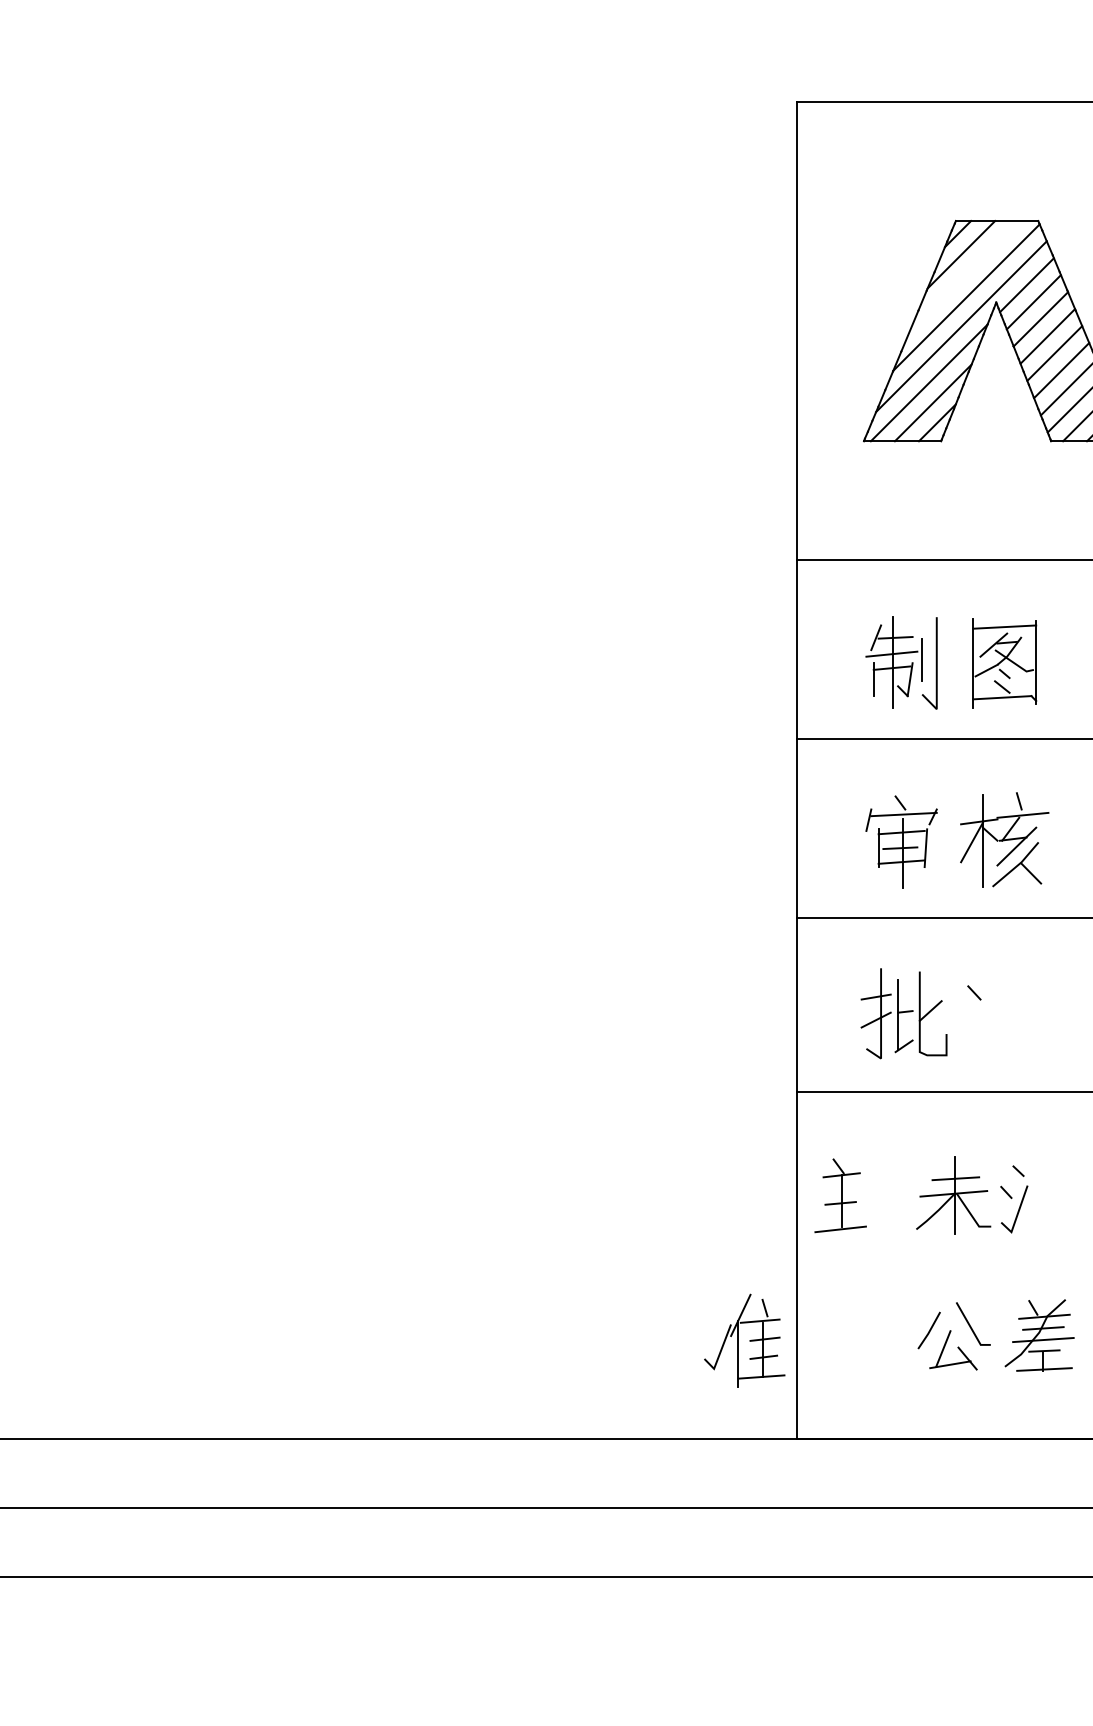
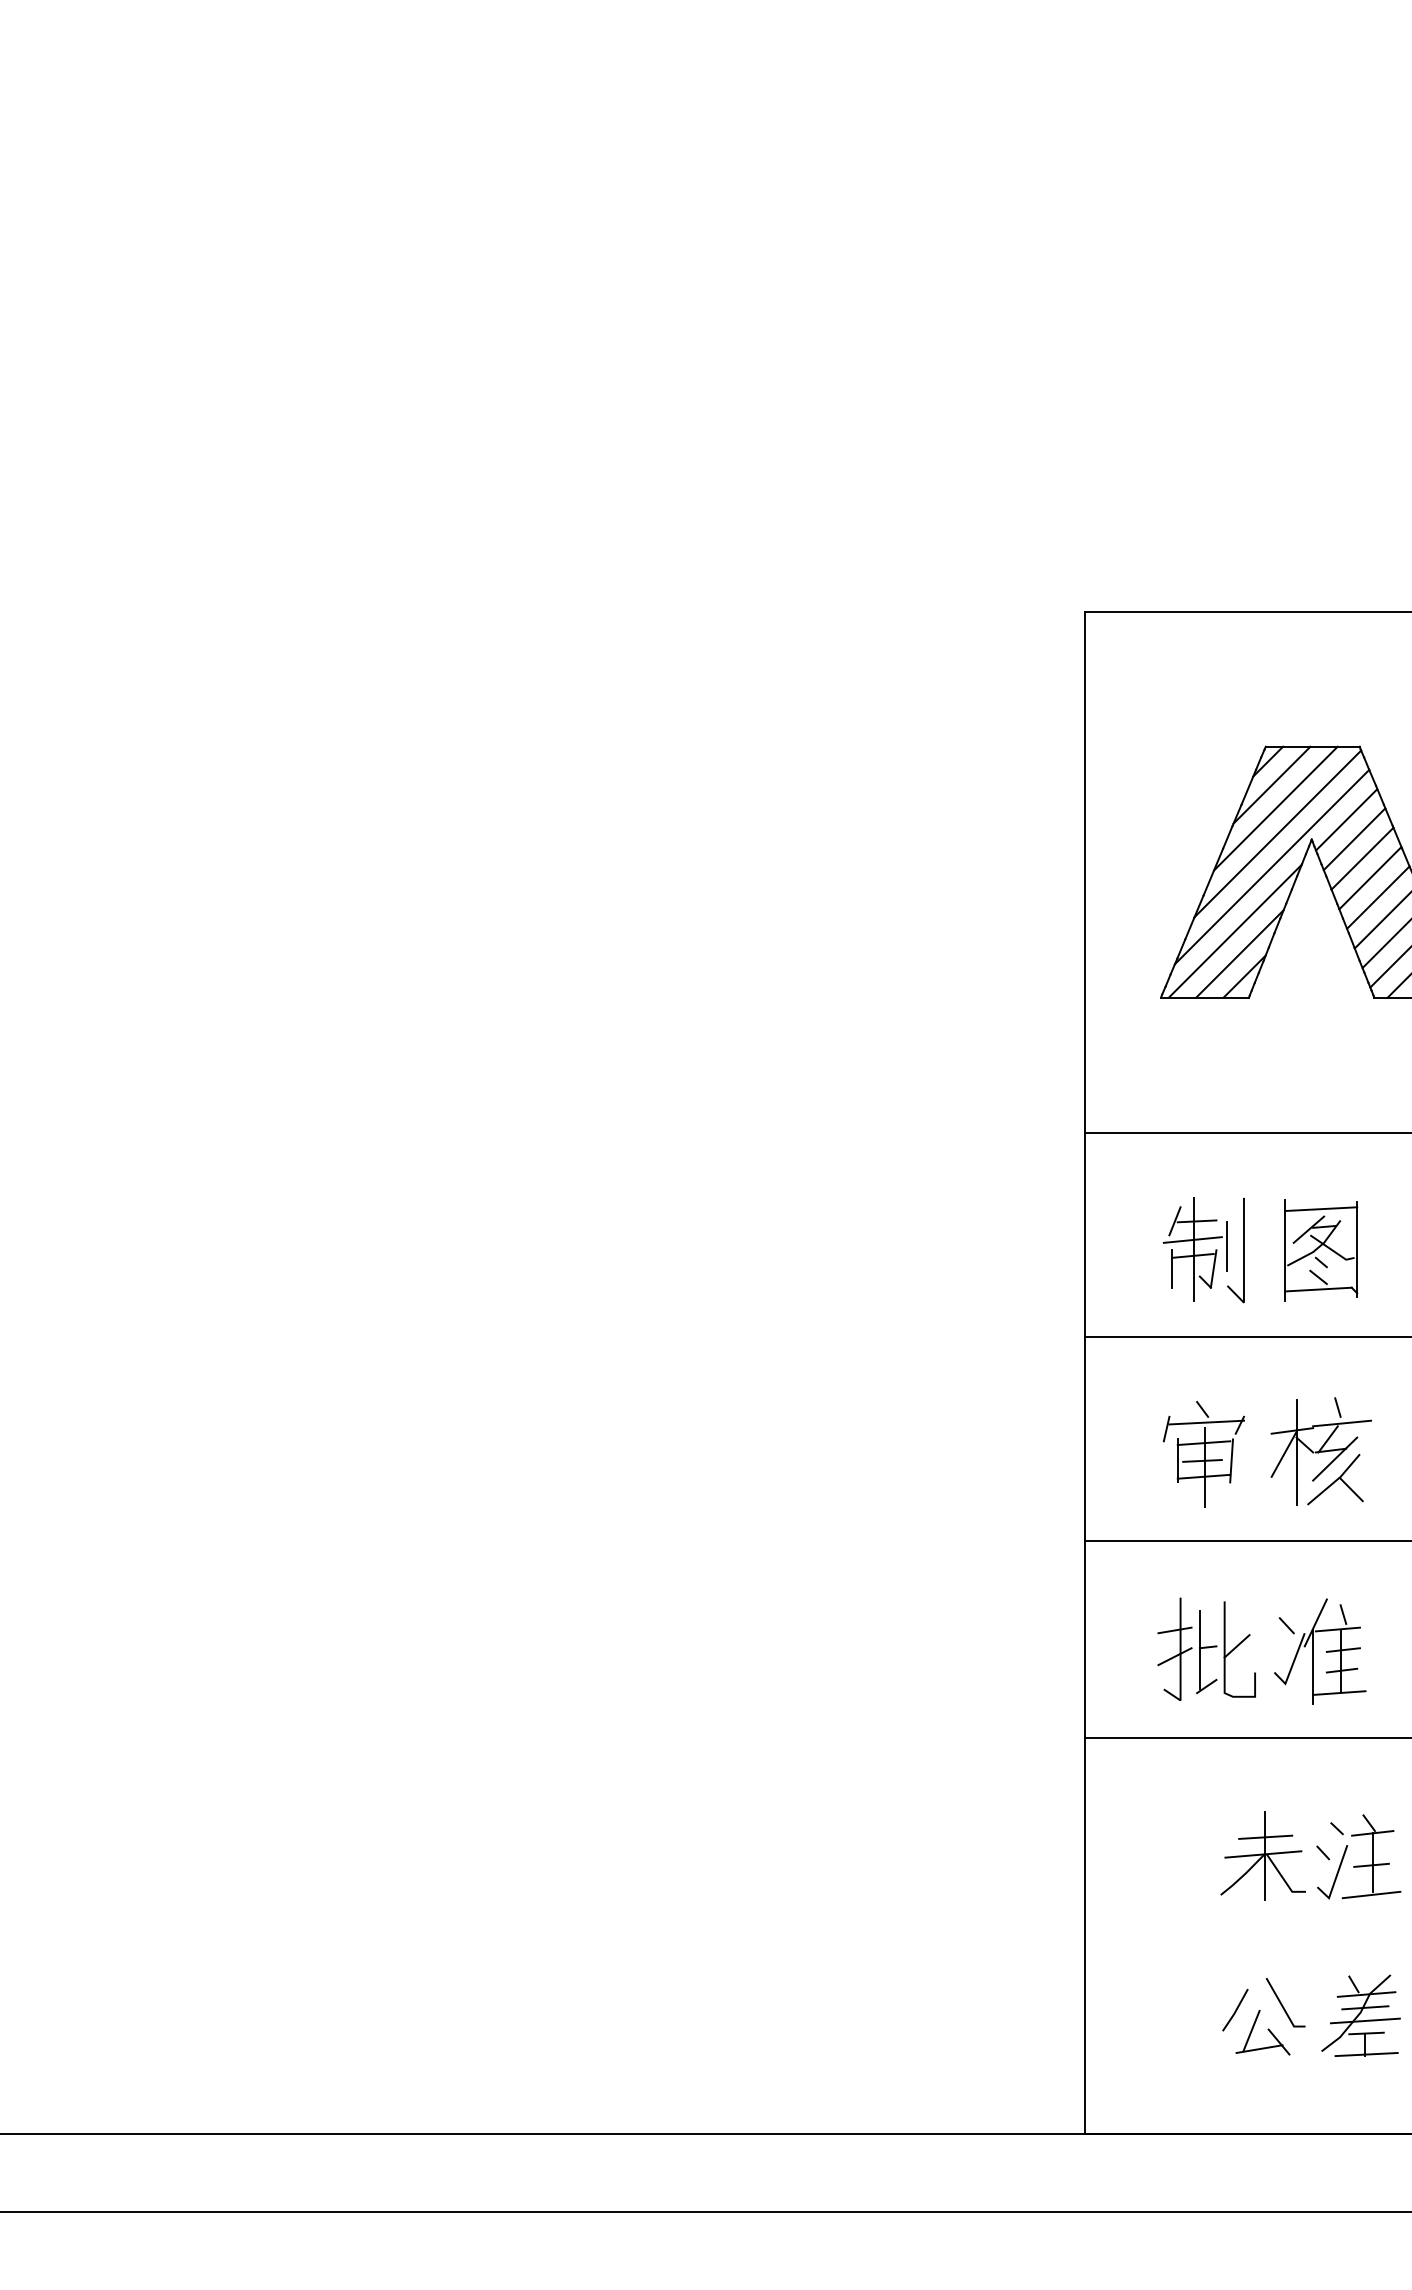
line: (964, 275) -> (1275, 808), added
part: (840, 1195) -> (1371, 1856), moved
part: (744, 1340) -> (1320, 1651), moved

